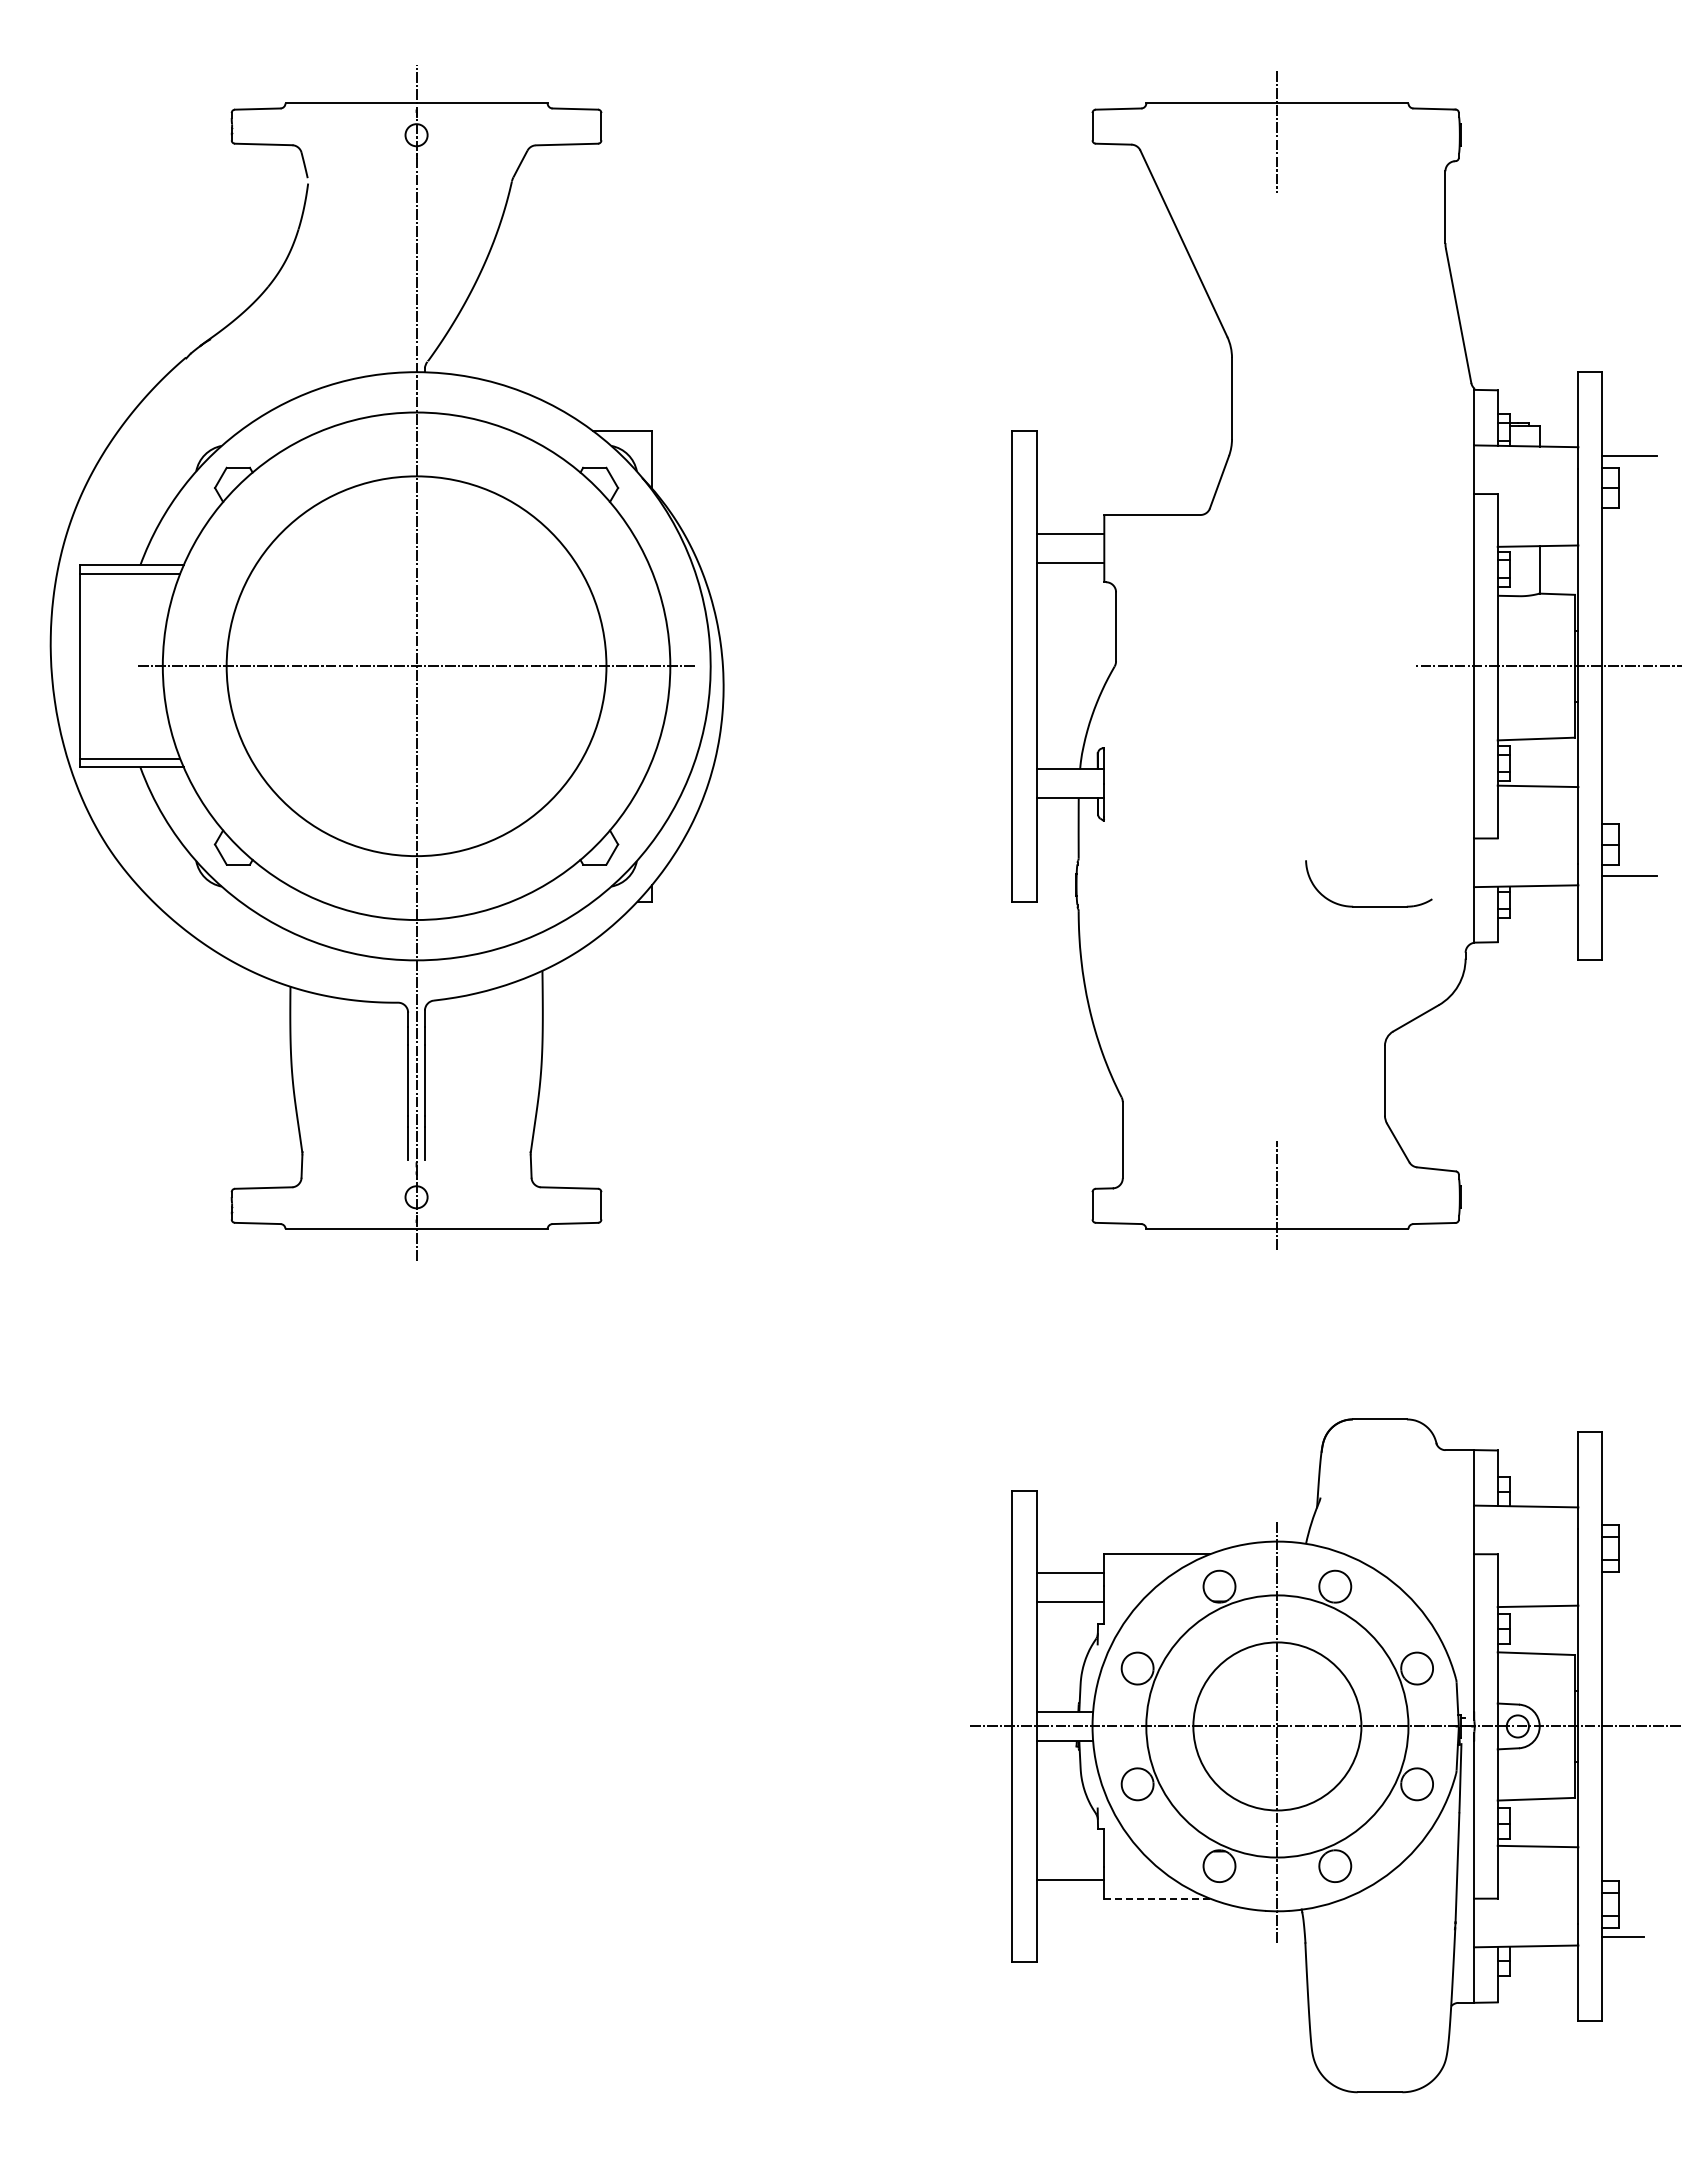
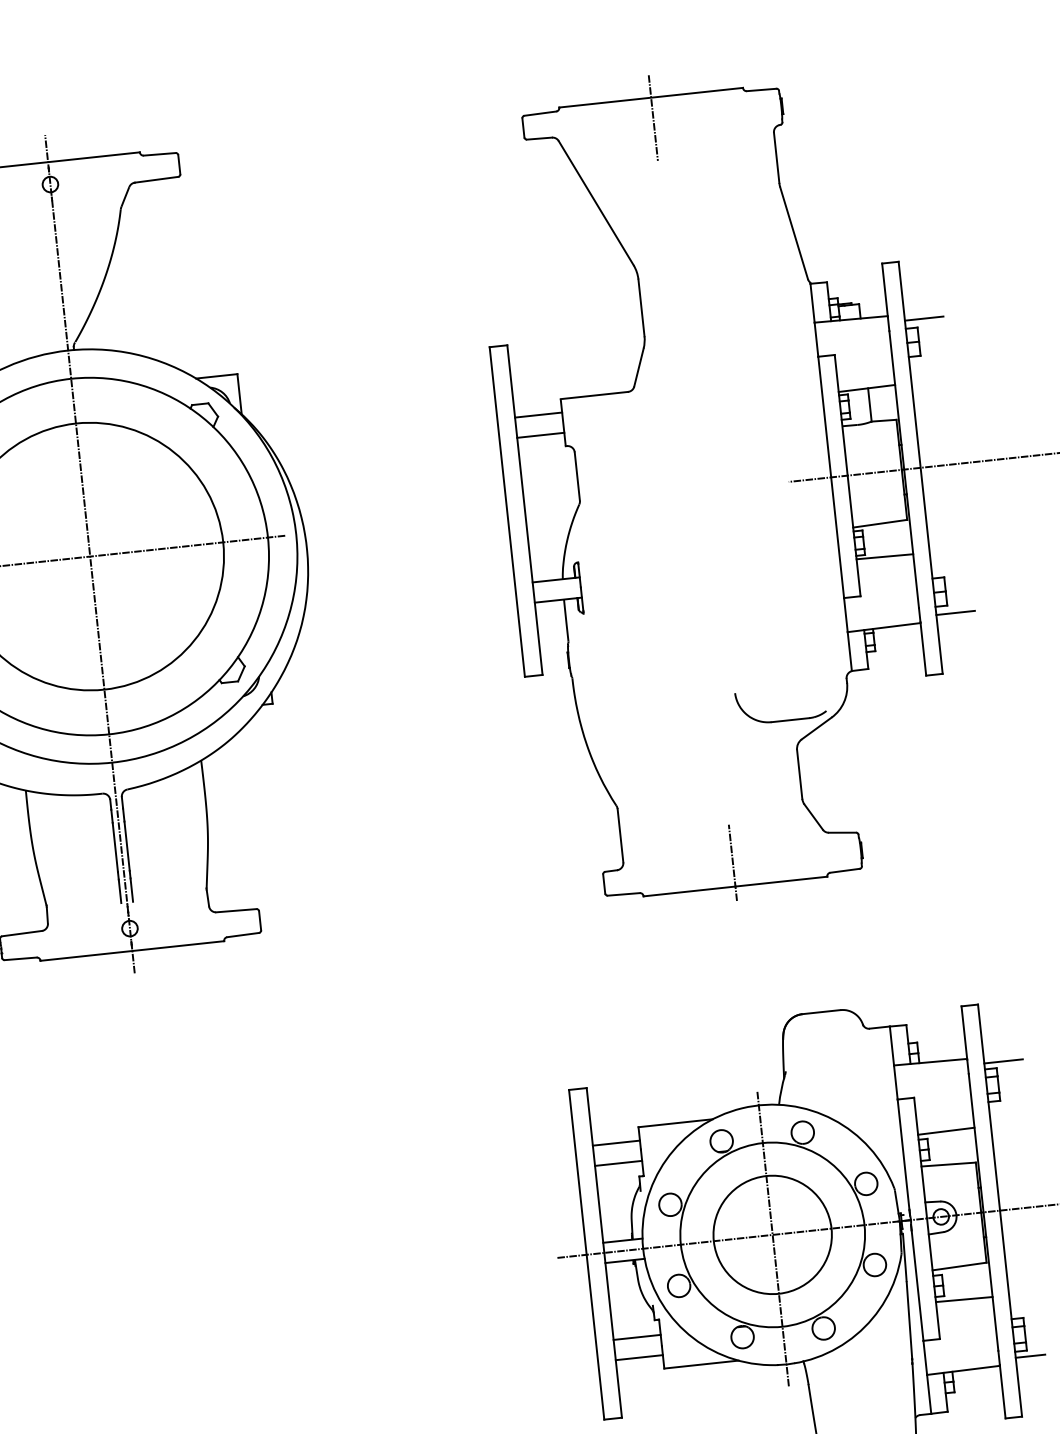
part: (1368, 906) -> (782, 720), moved
line: (1628, 1516) -> (1002, 1061), added
line: (1070, 1850) -> (637, 1337), added
line: (1156, 1898) -> (700, 1364), dashed -> solid

